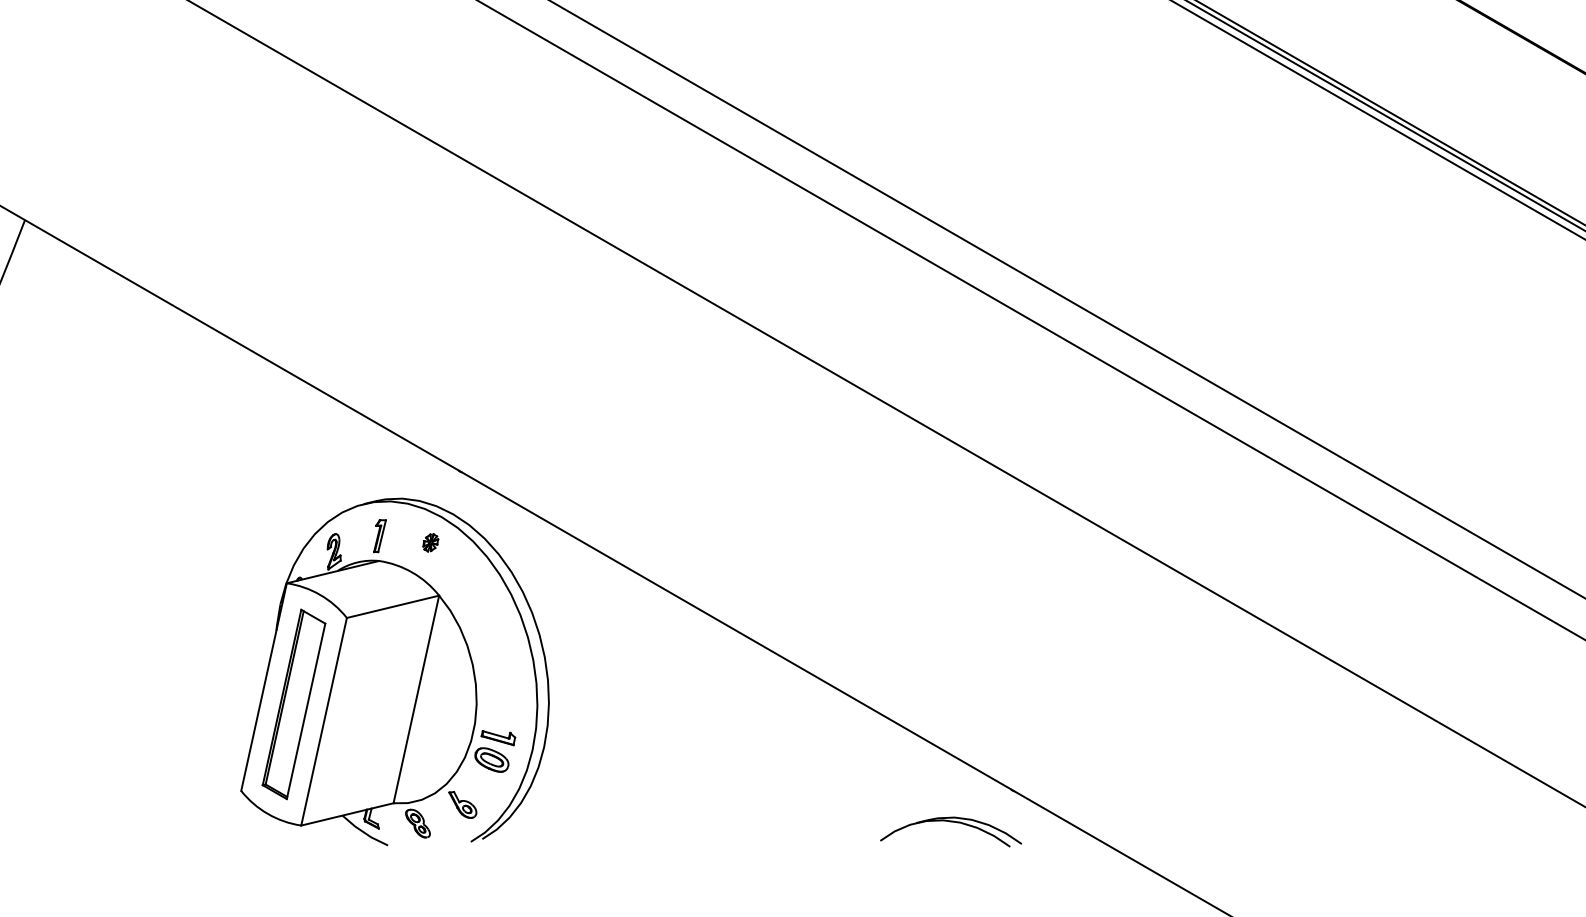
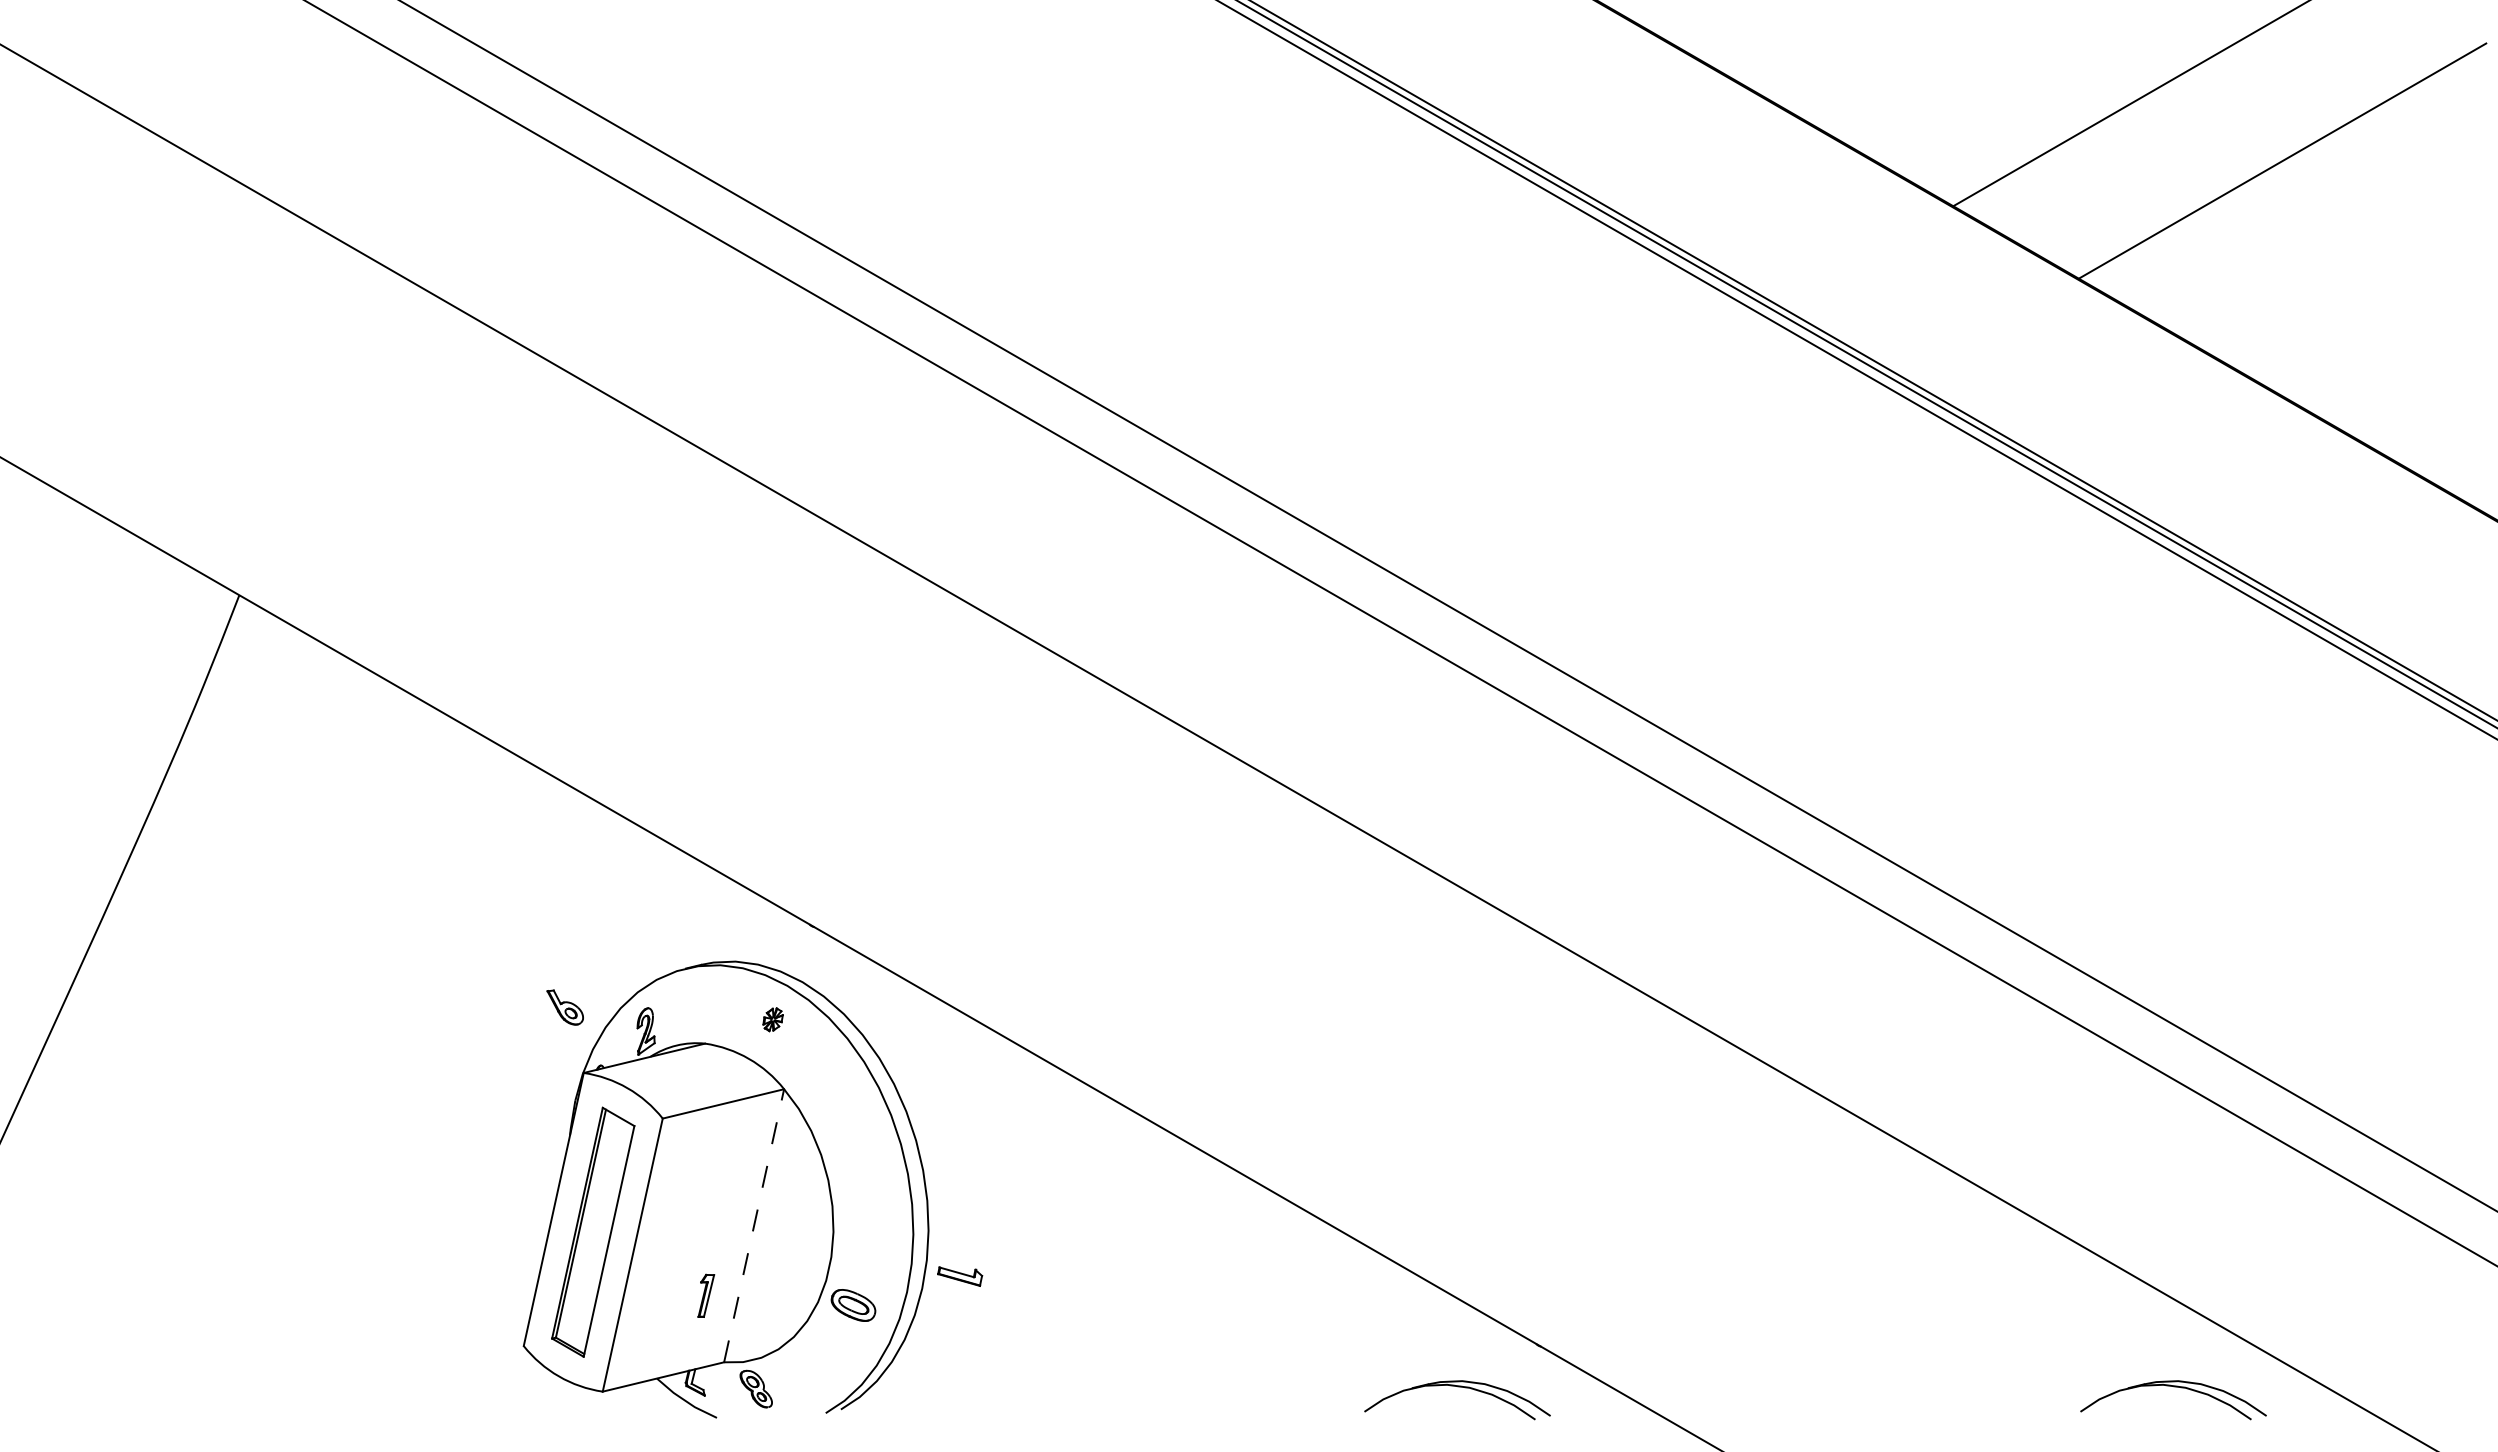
part: (380, 535) -> (706, 1295), moved
line: (416, 699) -> (754, 1225), solid -> dashed
part: (498, 738) -> (960, 1276), moved
part: (462, 804) -> (564, 1007), moved
part: (1495, 822) -> (2173, 1387), added

